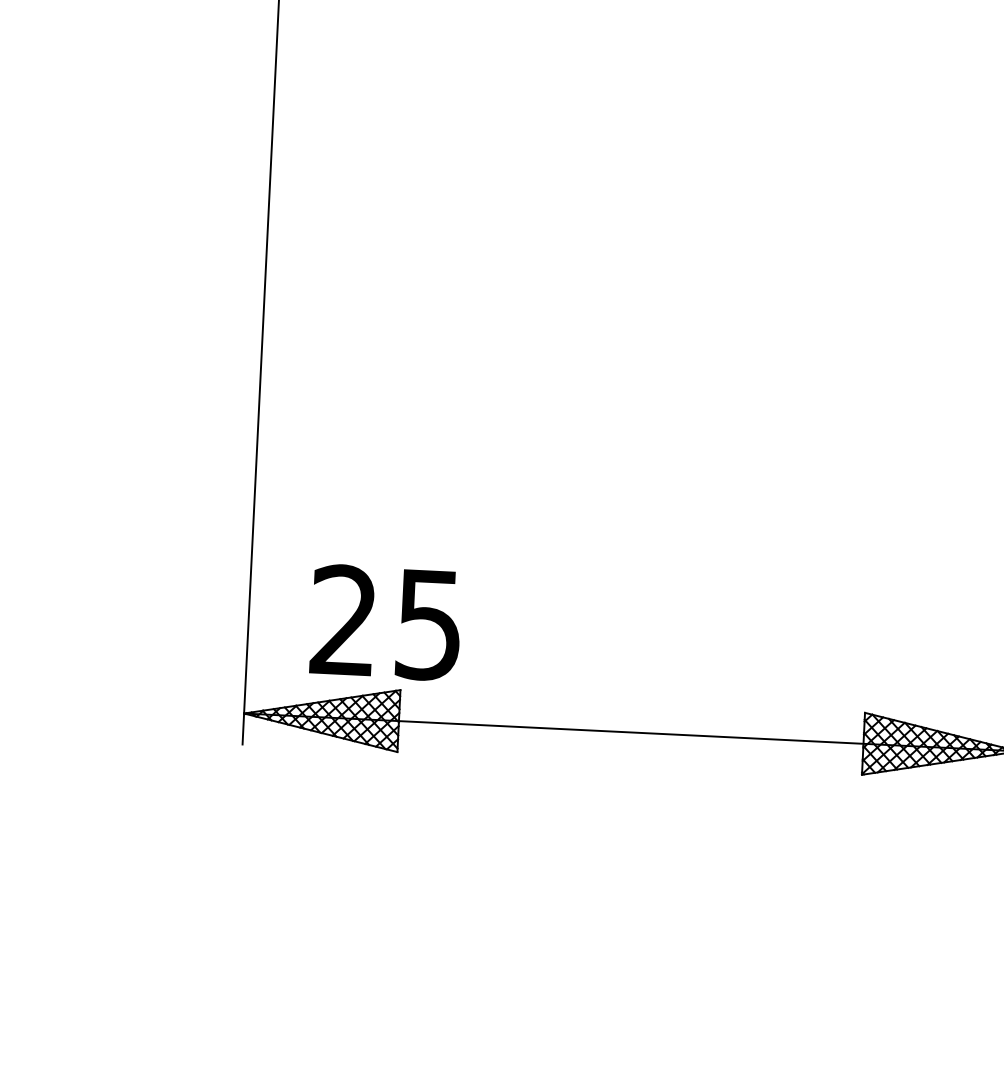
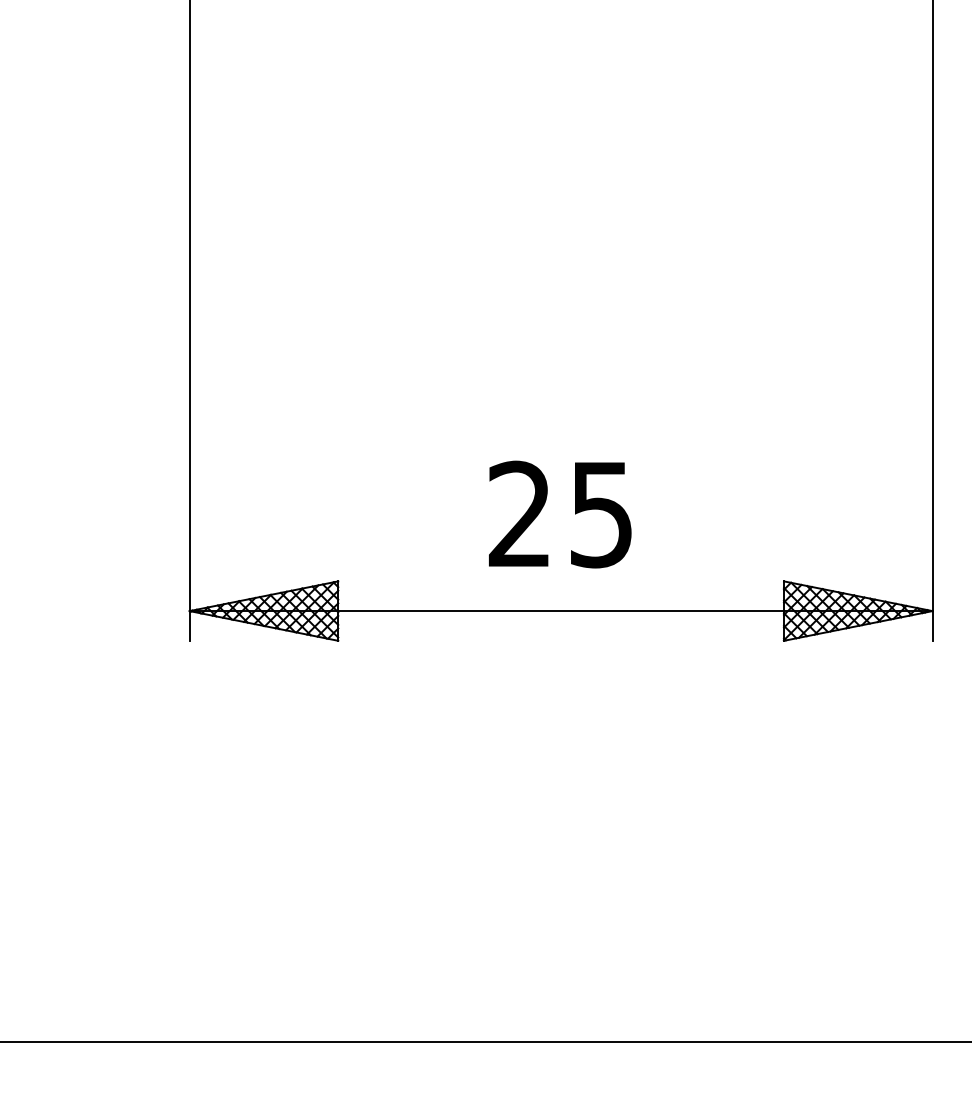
text: (386, 622) -> (560, 514), moved

